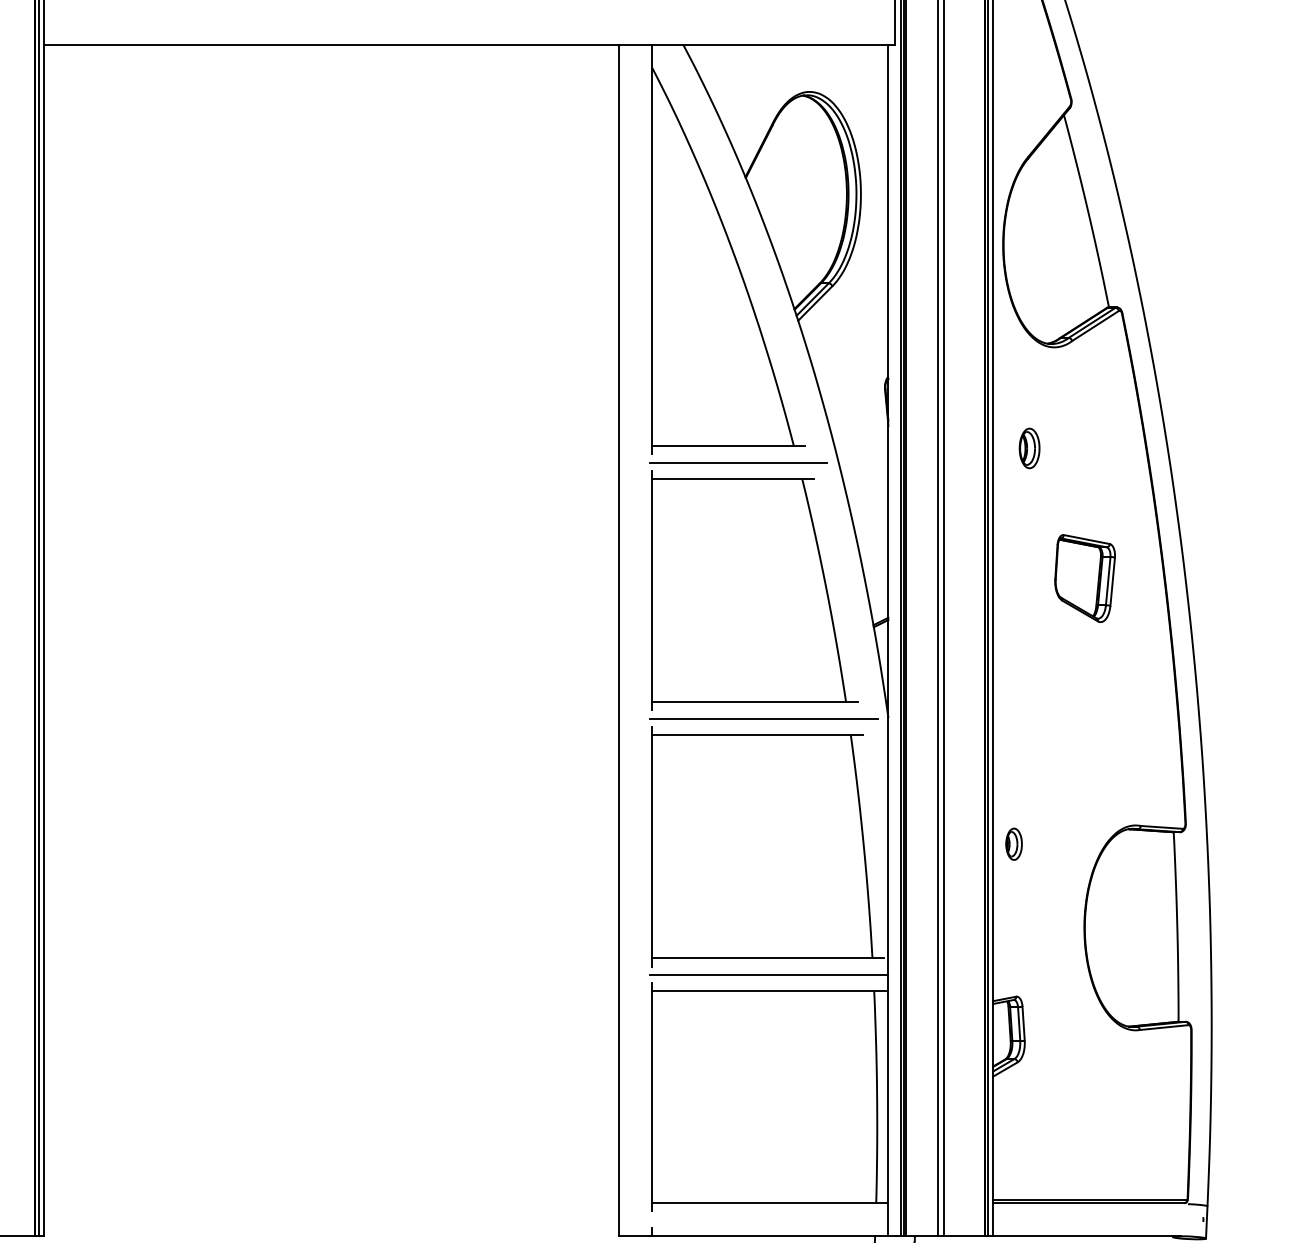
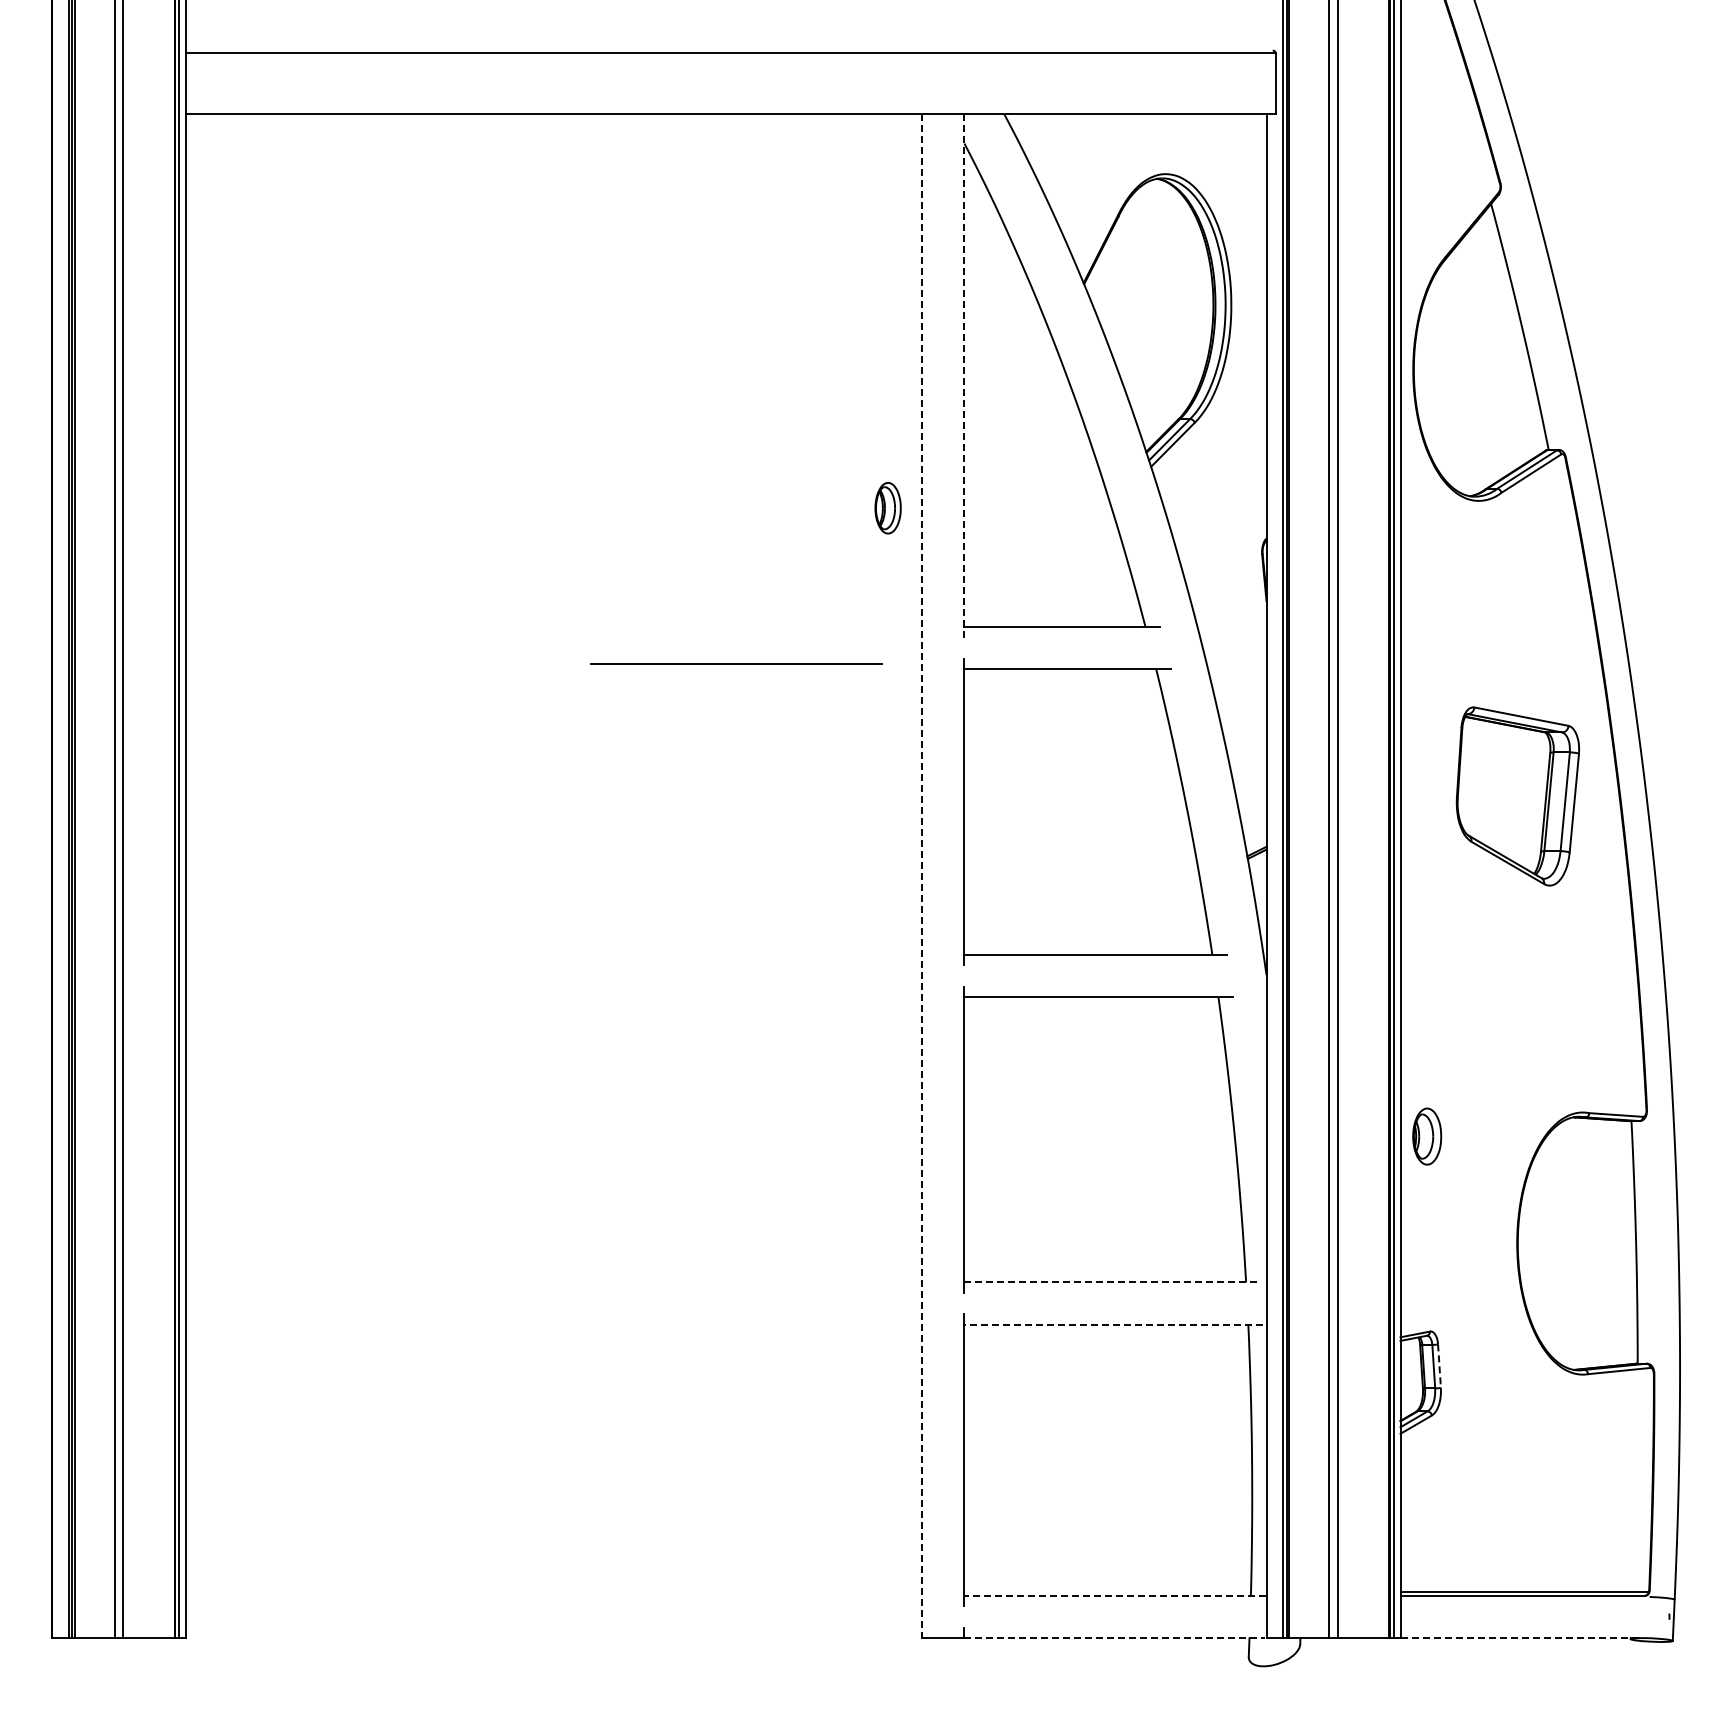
line: (652, 249) -> (964, 375), solid -> dashed
part: (1029, 448) -> (887, 508), moved
line: (738, 462) -> (1074, 648), removed
part: (1085, 578) -> (1518, 796), size x1.6
line: (619, 640) -> (922, 876), solid -> dashed
line: (764, 718) -> (736, 663), moved
part: (1014, 844) -> (1427, 1136), size x1.4
line: (768, 958) -> (1113, 1282), solid -> dashed
line: (768, 974) -> (1113, 1303), removed
line: (768, 991) -> (1113, 1324), solid -> dashed
line: (1023, 1024) -> (1439, 1366), solid -> dashed
line: (770, 1203) -> (1115, 1595), solid -> dashed
line: (770, 1236) -> (1115, 1638), solid -> dashed
line: (1087, 1236) -> (1521, 1638), solid -> dashed

